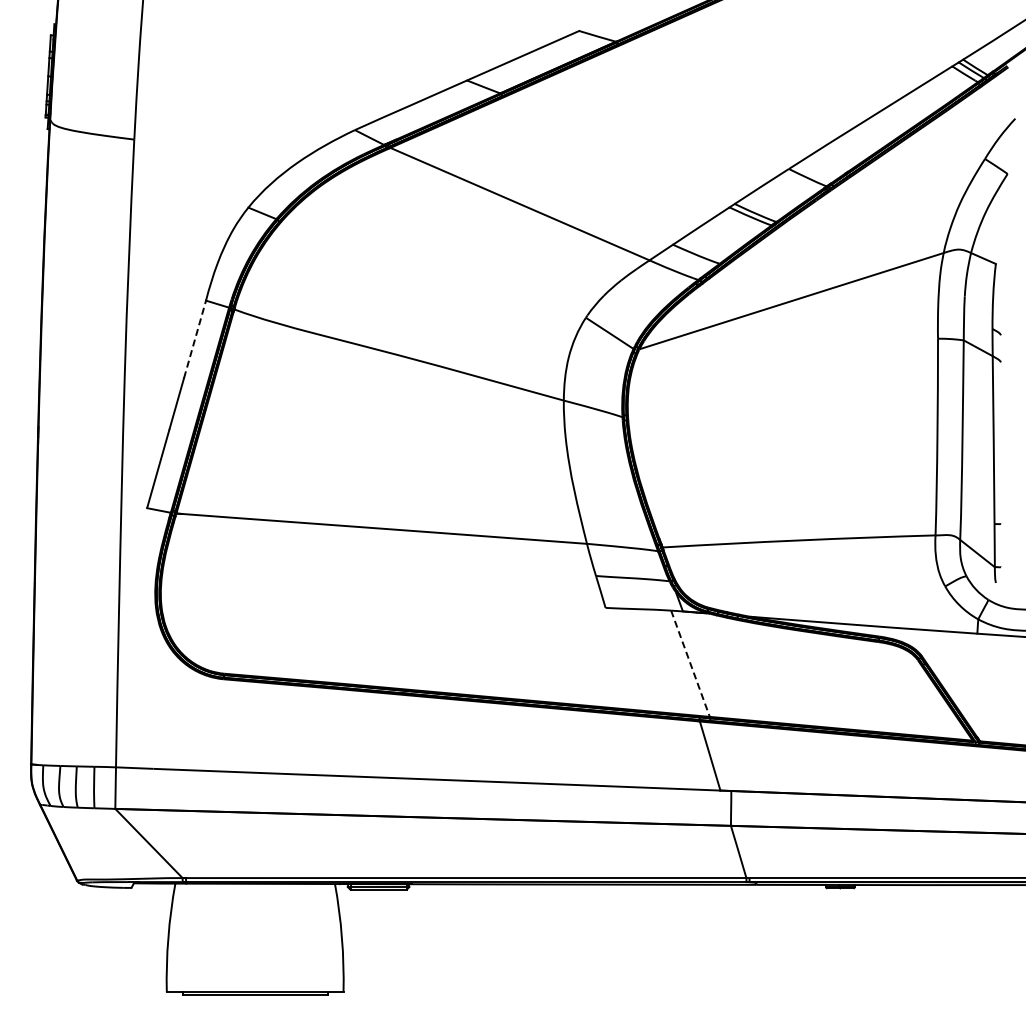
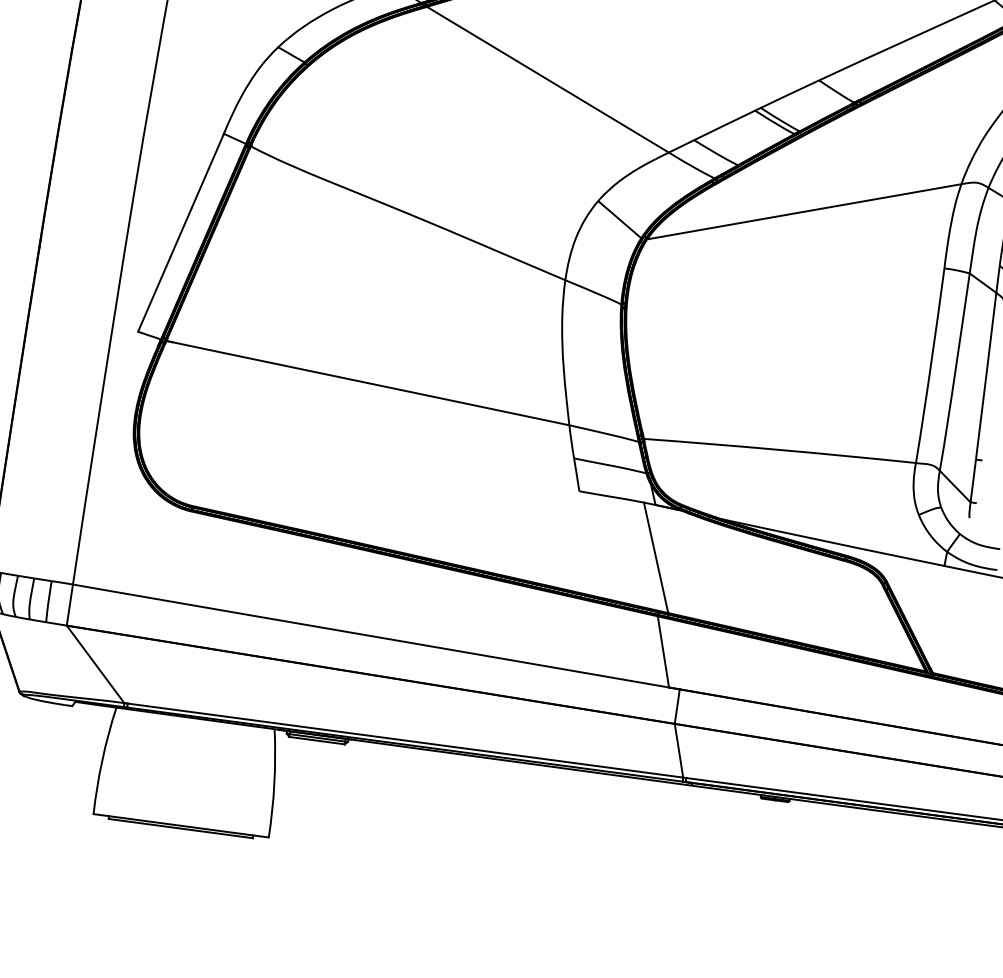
line: (195, 339) -> (208, 170), dashed -> solid
line: (690, 663) -> (656, 557), dashed -> solid

